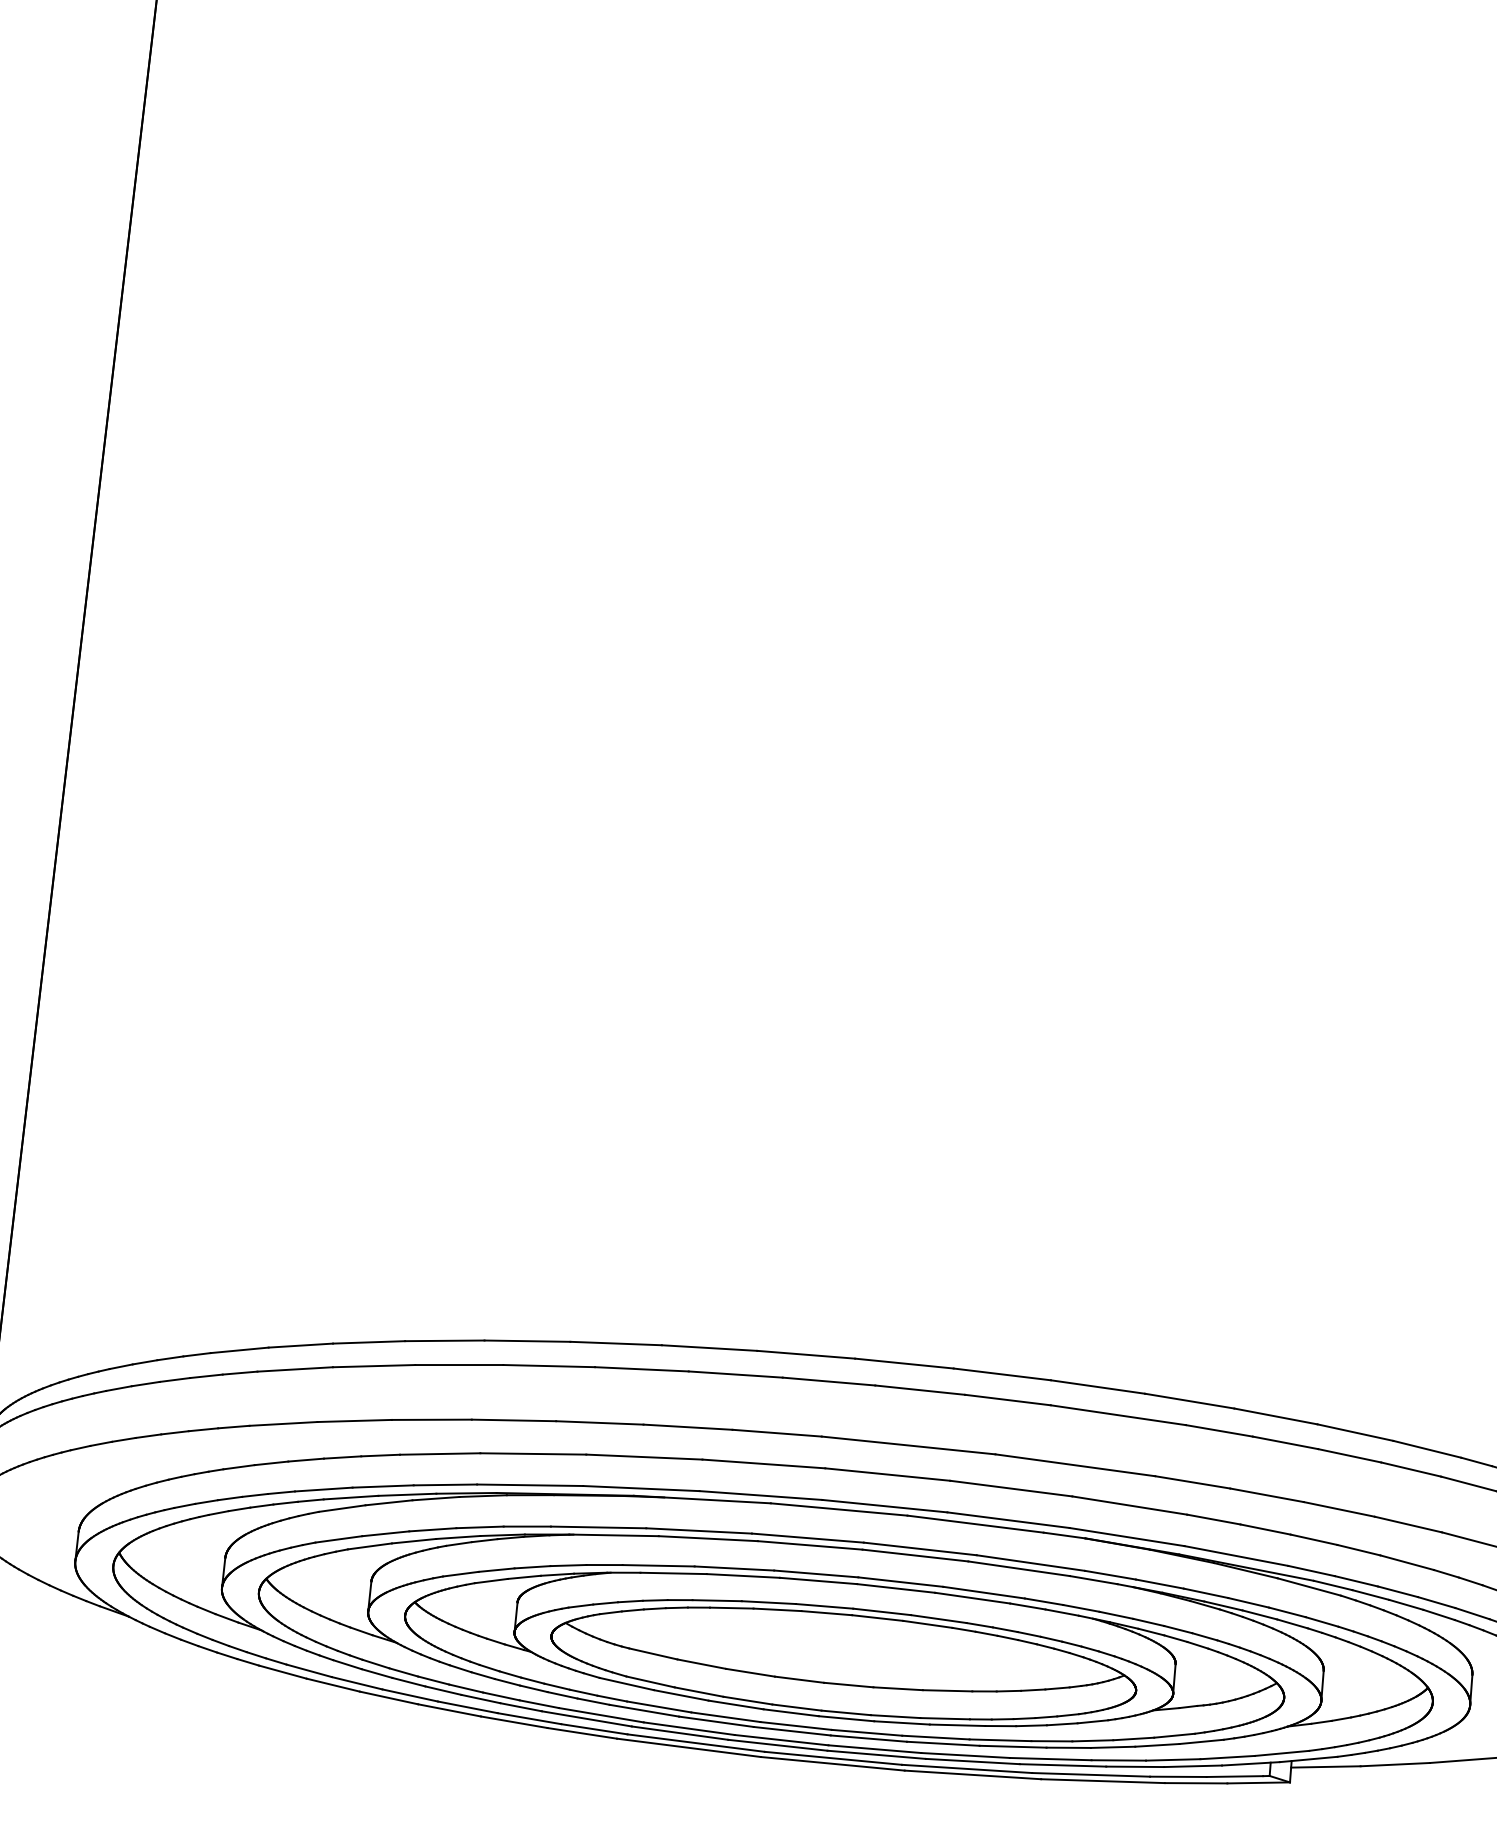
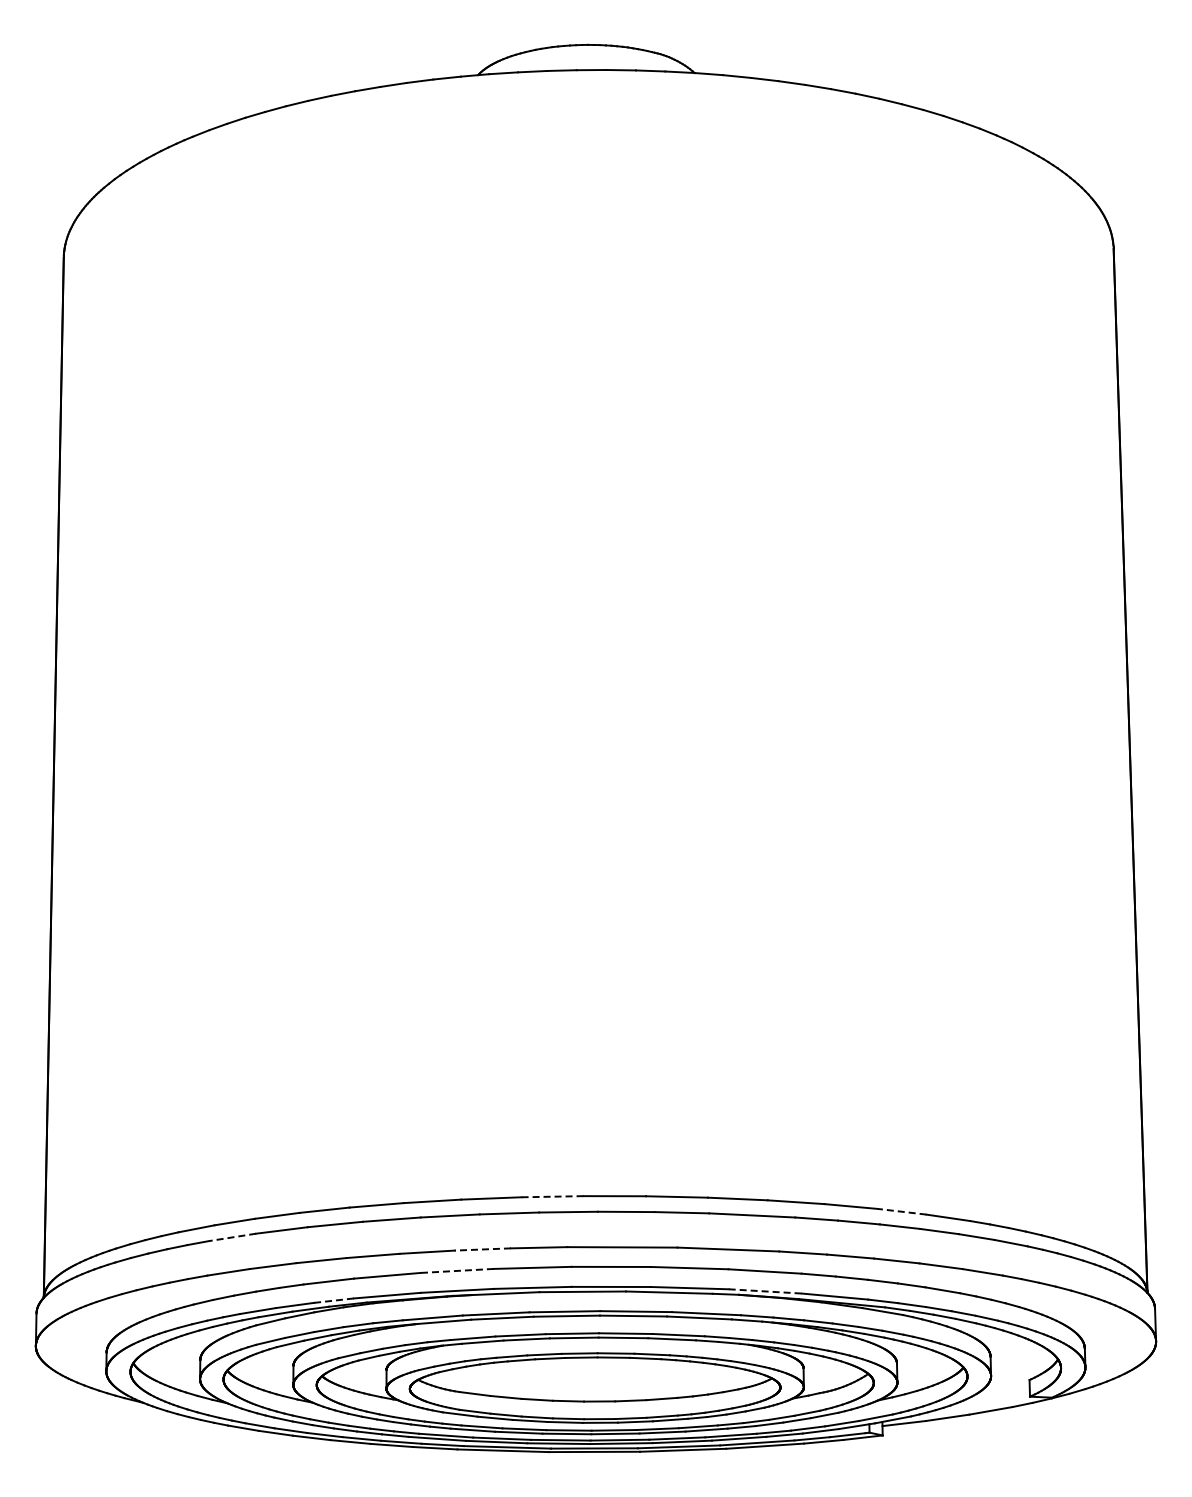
line: (806, 1354) -> (552, 1196), solid -> dashed
line: (295, 1369) -> (232, 1237), solid -> dashed
line: (687, 1427) -> (482, 1249), solid -> dashed
line: (1354, 1432) -> (901, 1211), solid -> dashed
line: (644, 1456) -> (457, 1270), solid -> dashed
line: (446, 1484) -> (334, 1300), solid -> dashed
line: (1127, 1537) -> (765, 1291), solid -> dashed

